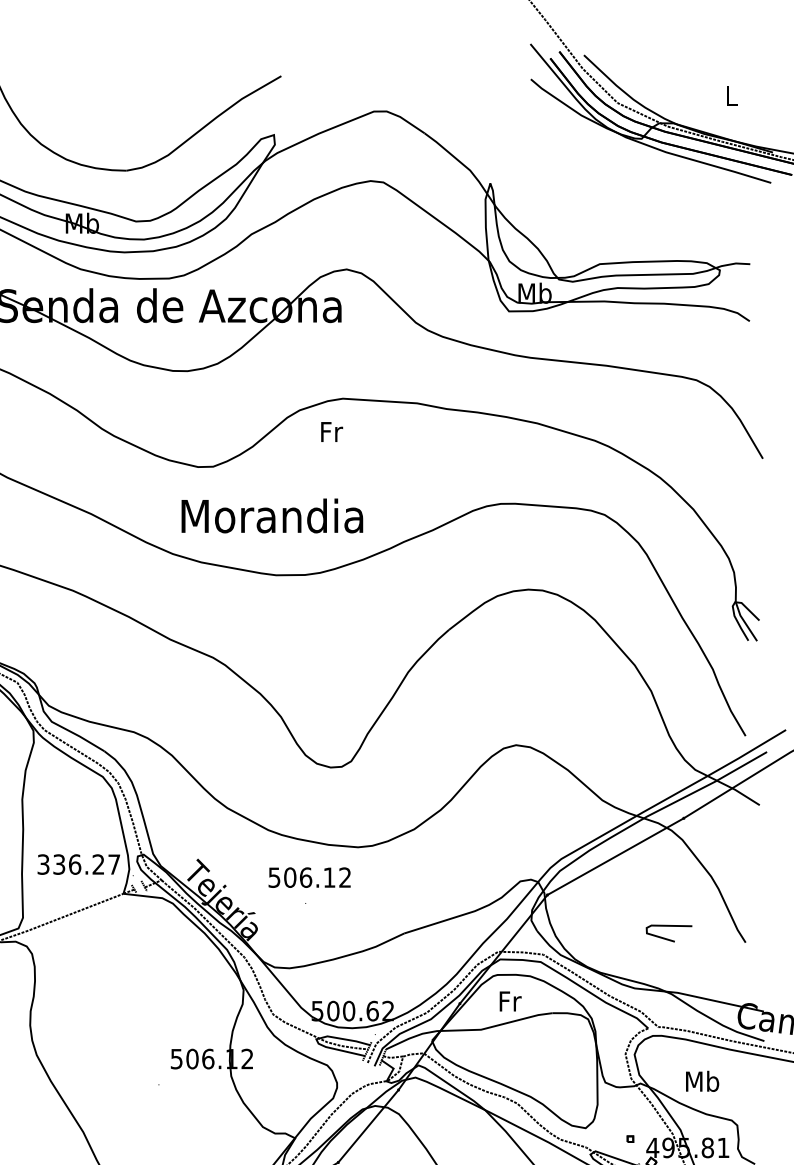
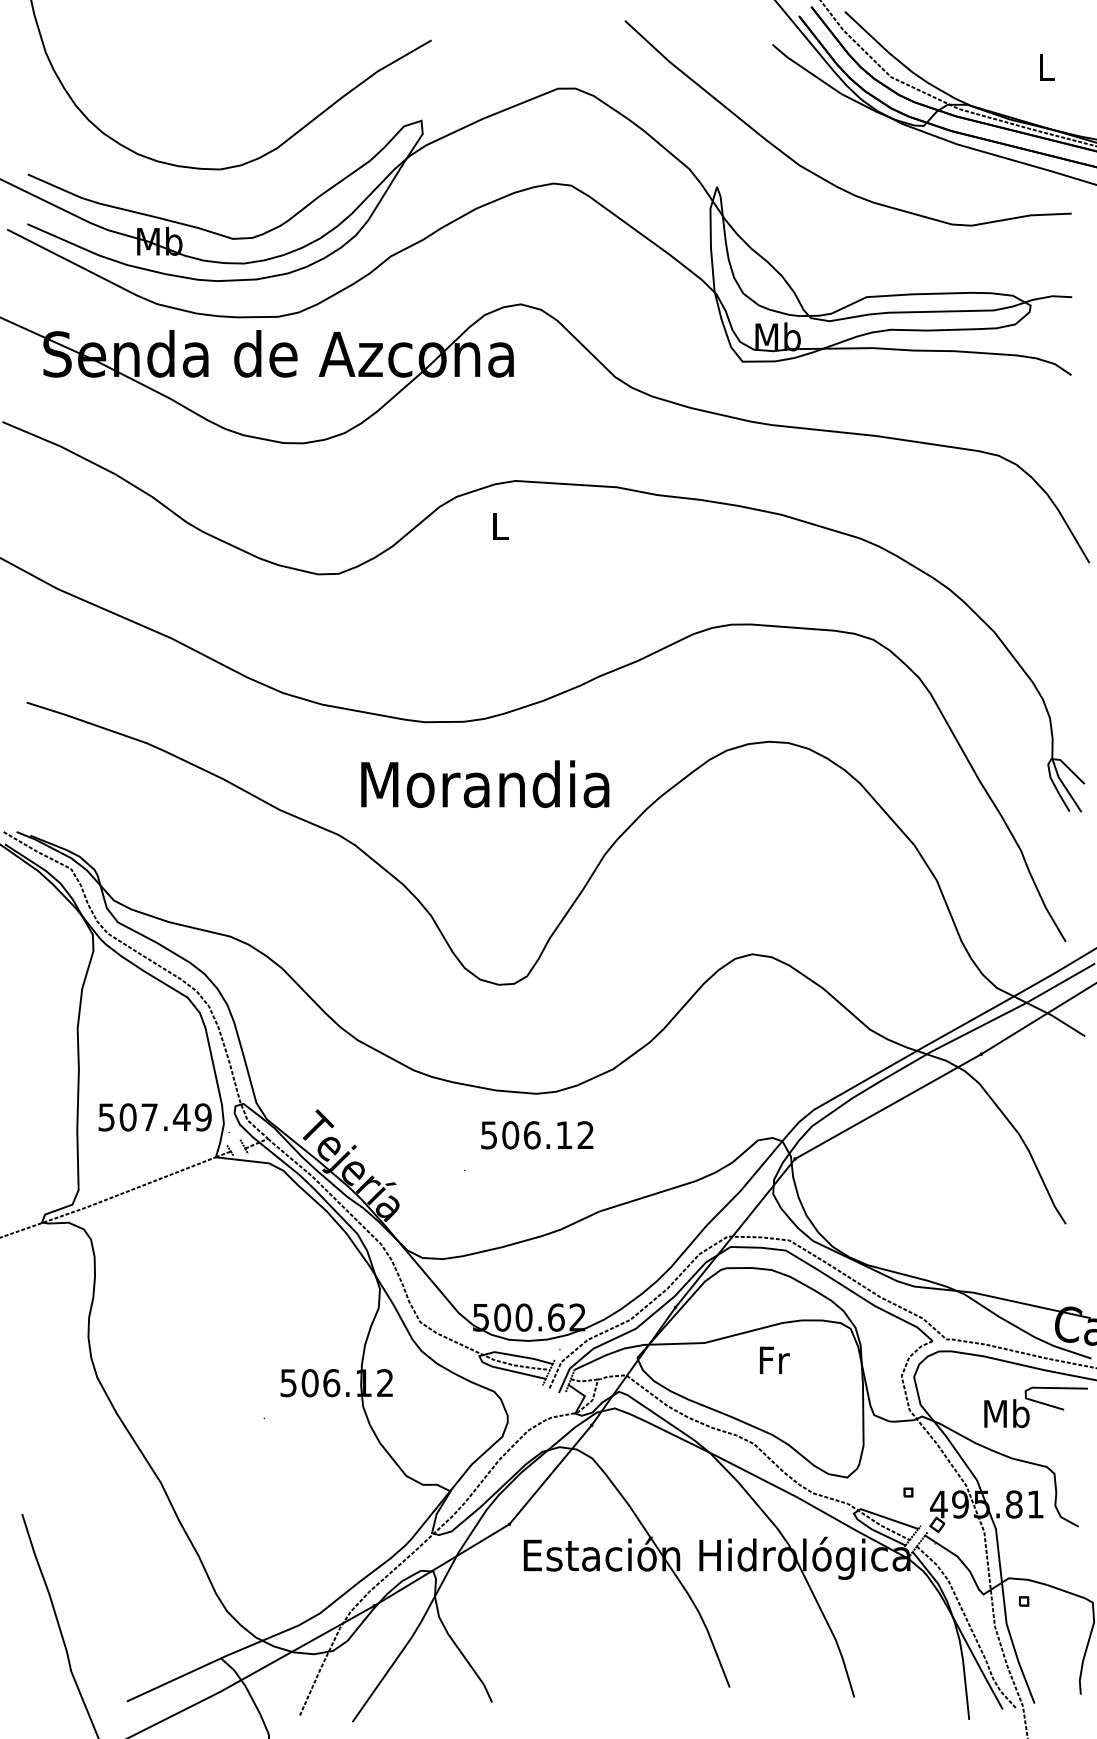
curve: (566, 175) -> (821, 176), added
text: (331, 432) -> (500, 526), Fr -> L
text: (272, 515) -> (485, 783), moved
text: (79, 864) -> (155, 1117), 336.27 -> 507.49
text: (309, 877) -> (537, 1135), moved
line: (667, 938) -> (1053, 1405), moved
text: (510, 1001) -> (774, 1360), moved

